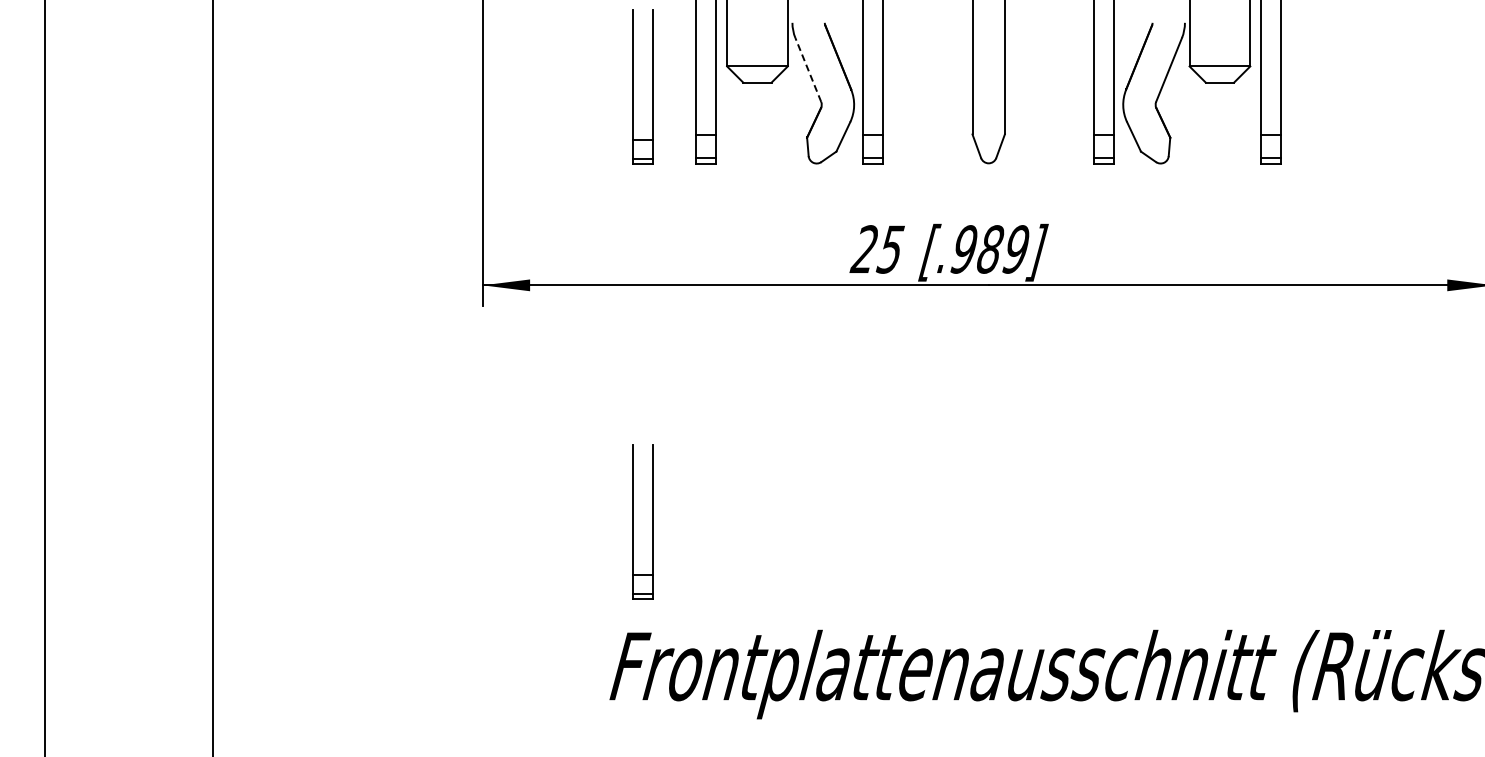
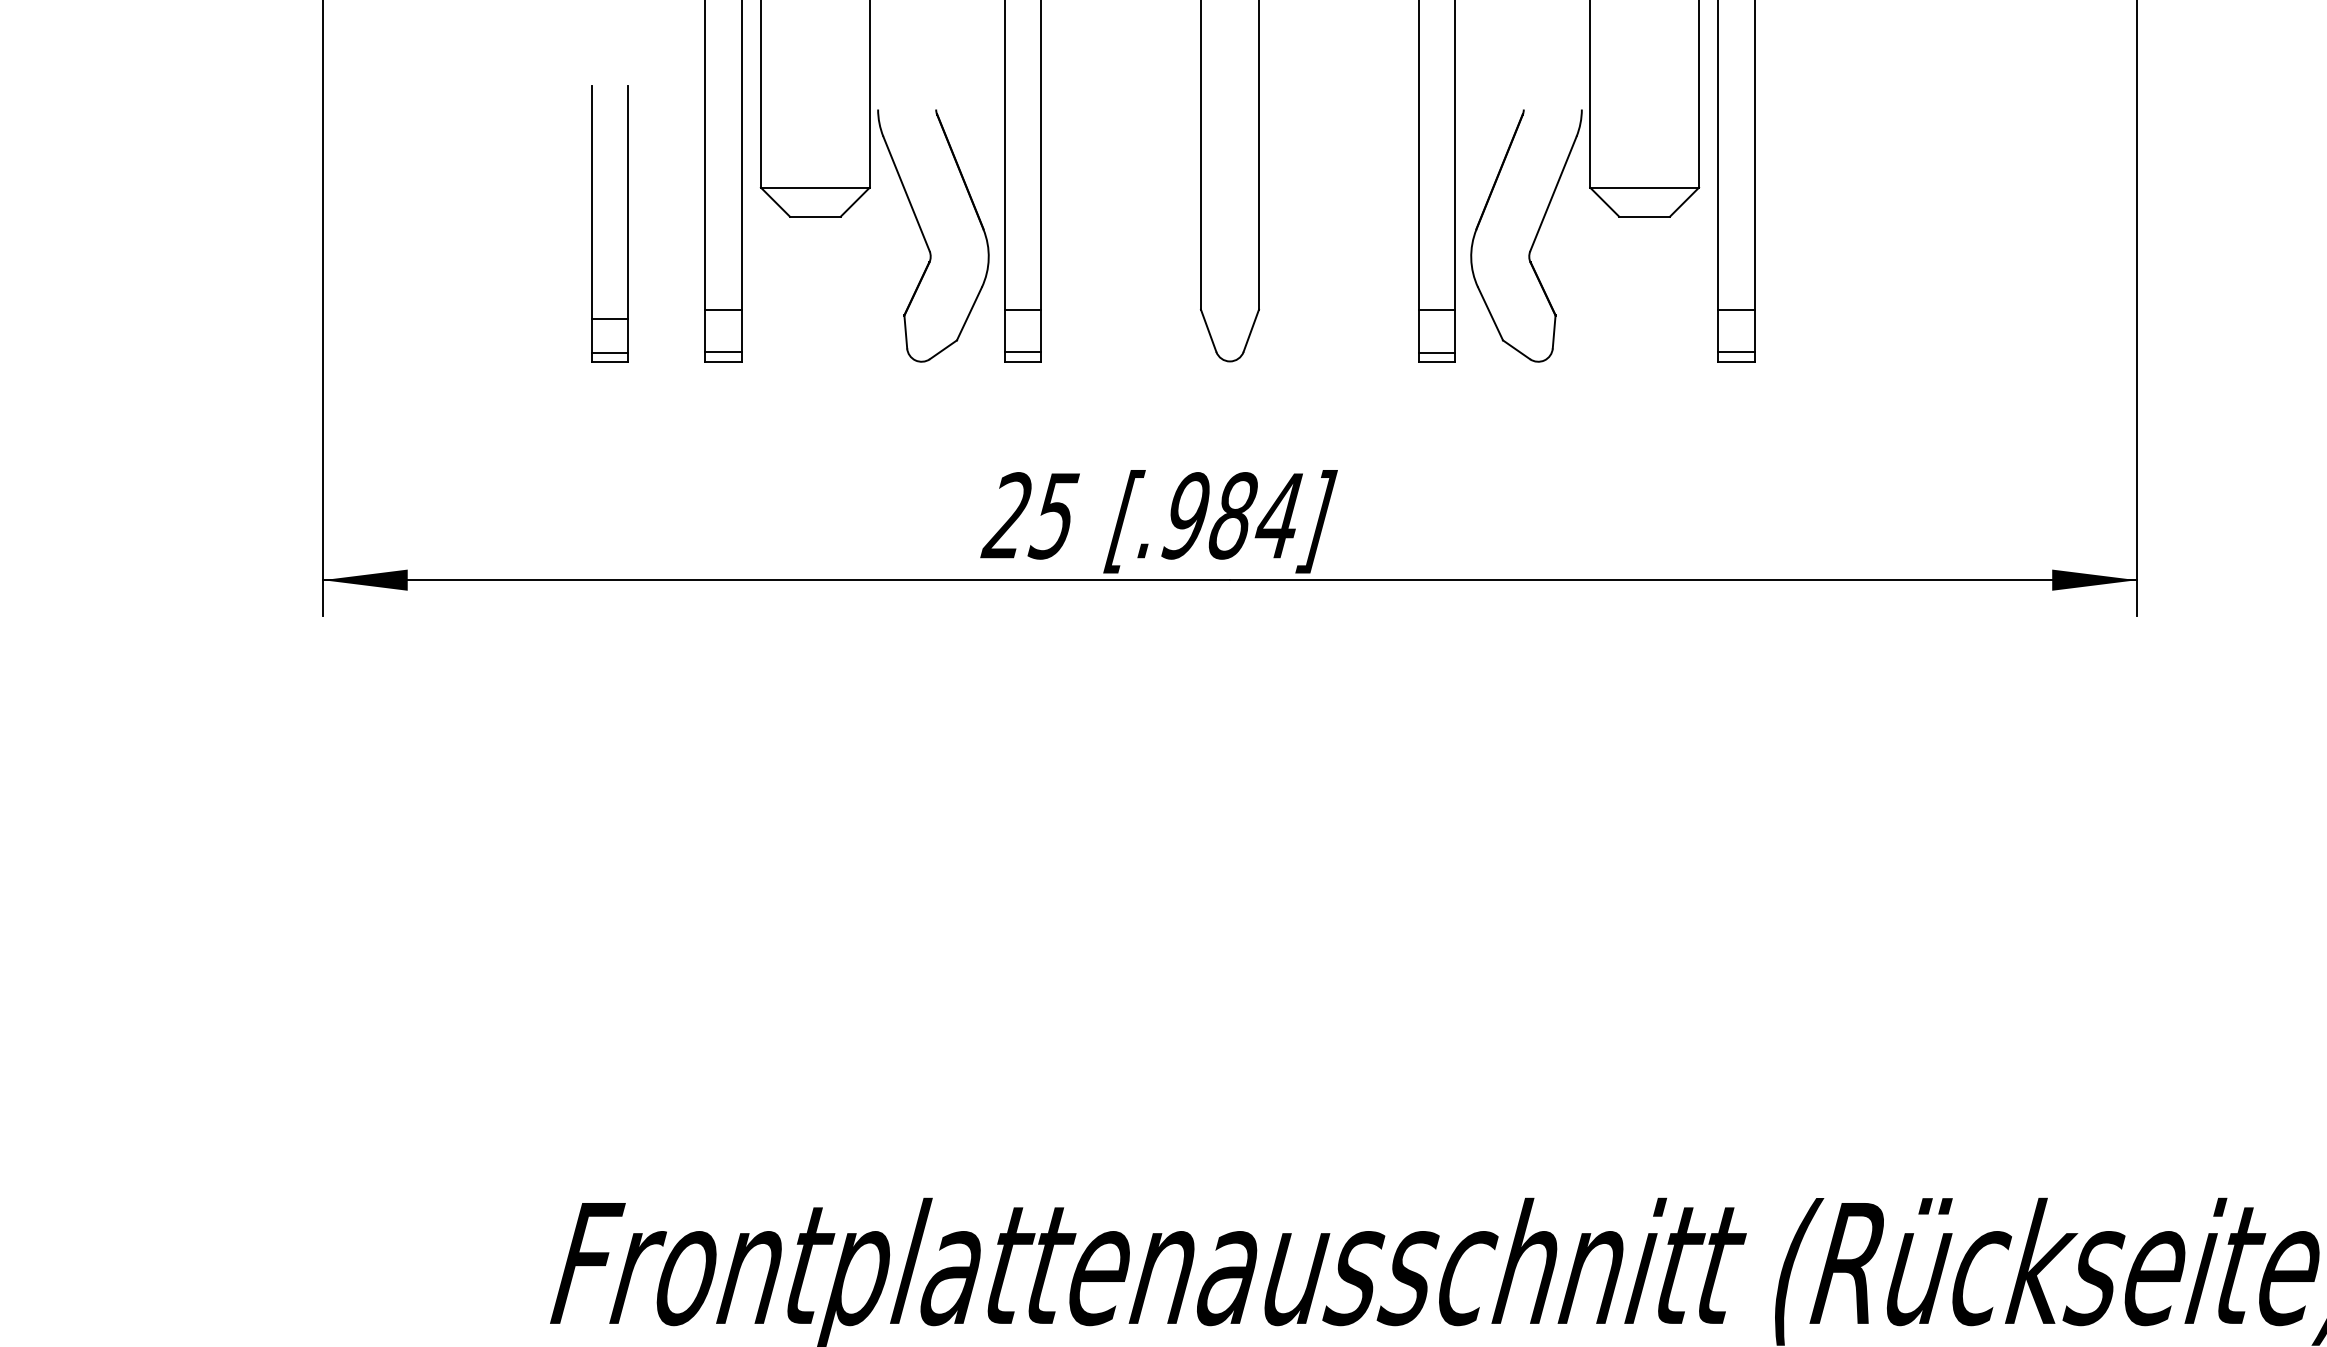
line: (808, 69) -> (906, 193), dashed -> solid
text: (1015, 249) -> (1278, 515), [.989] -> [.984]
part: (633, 521) -> (593, 1003), removed

